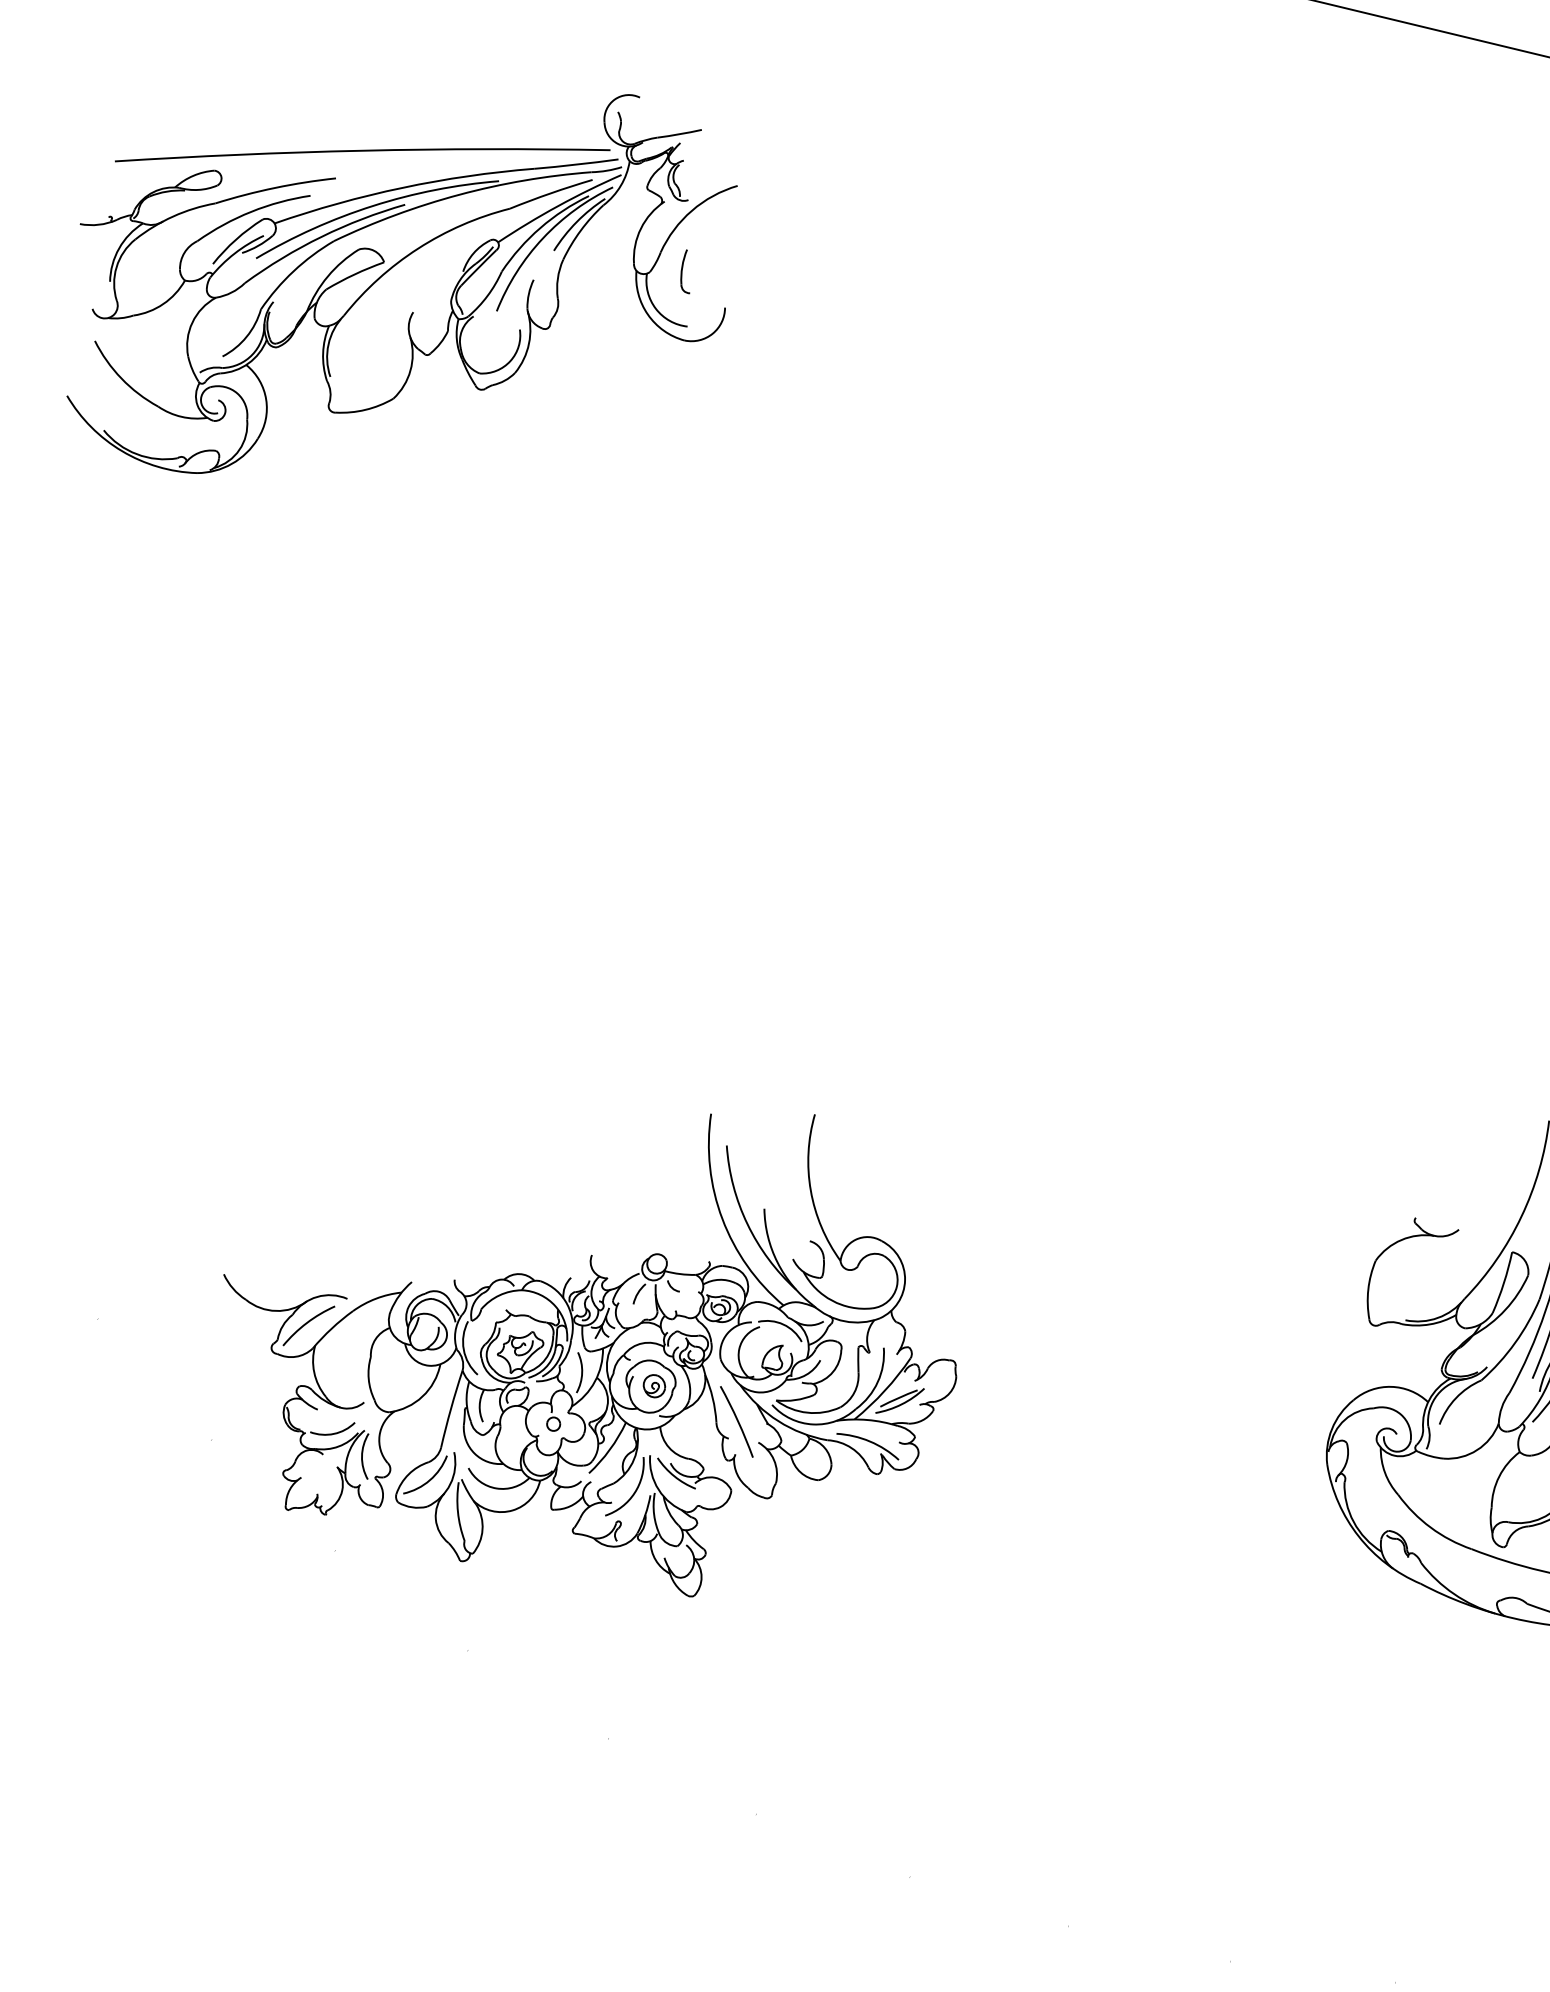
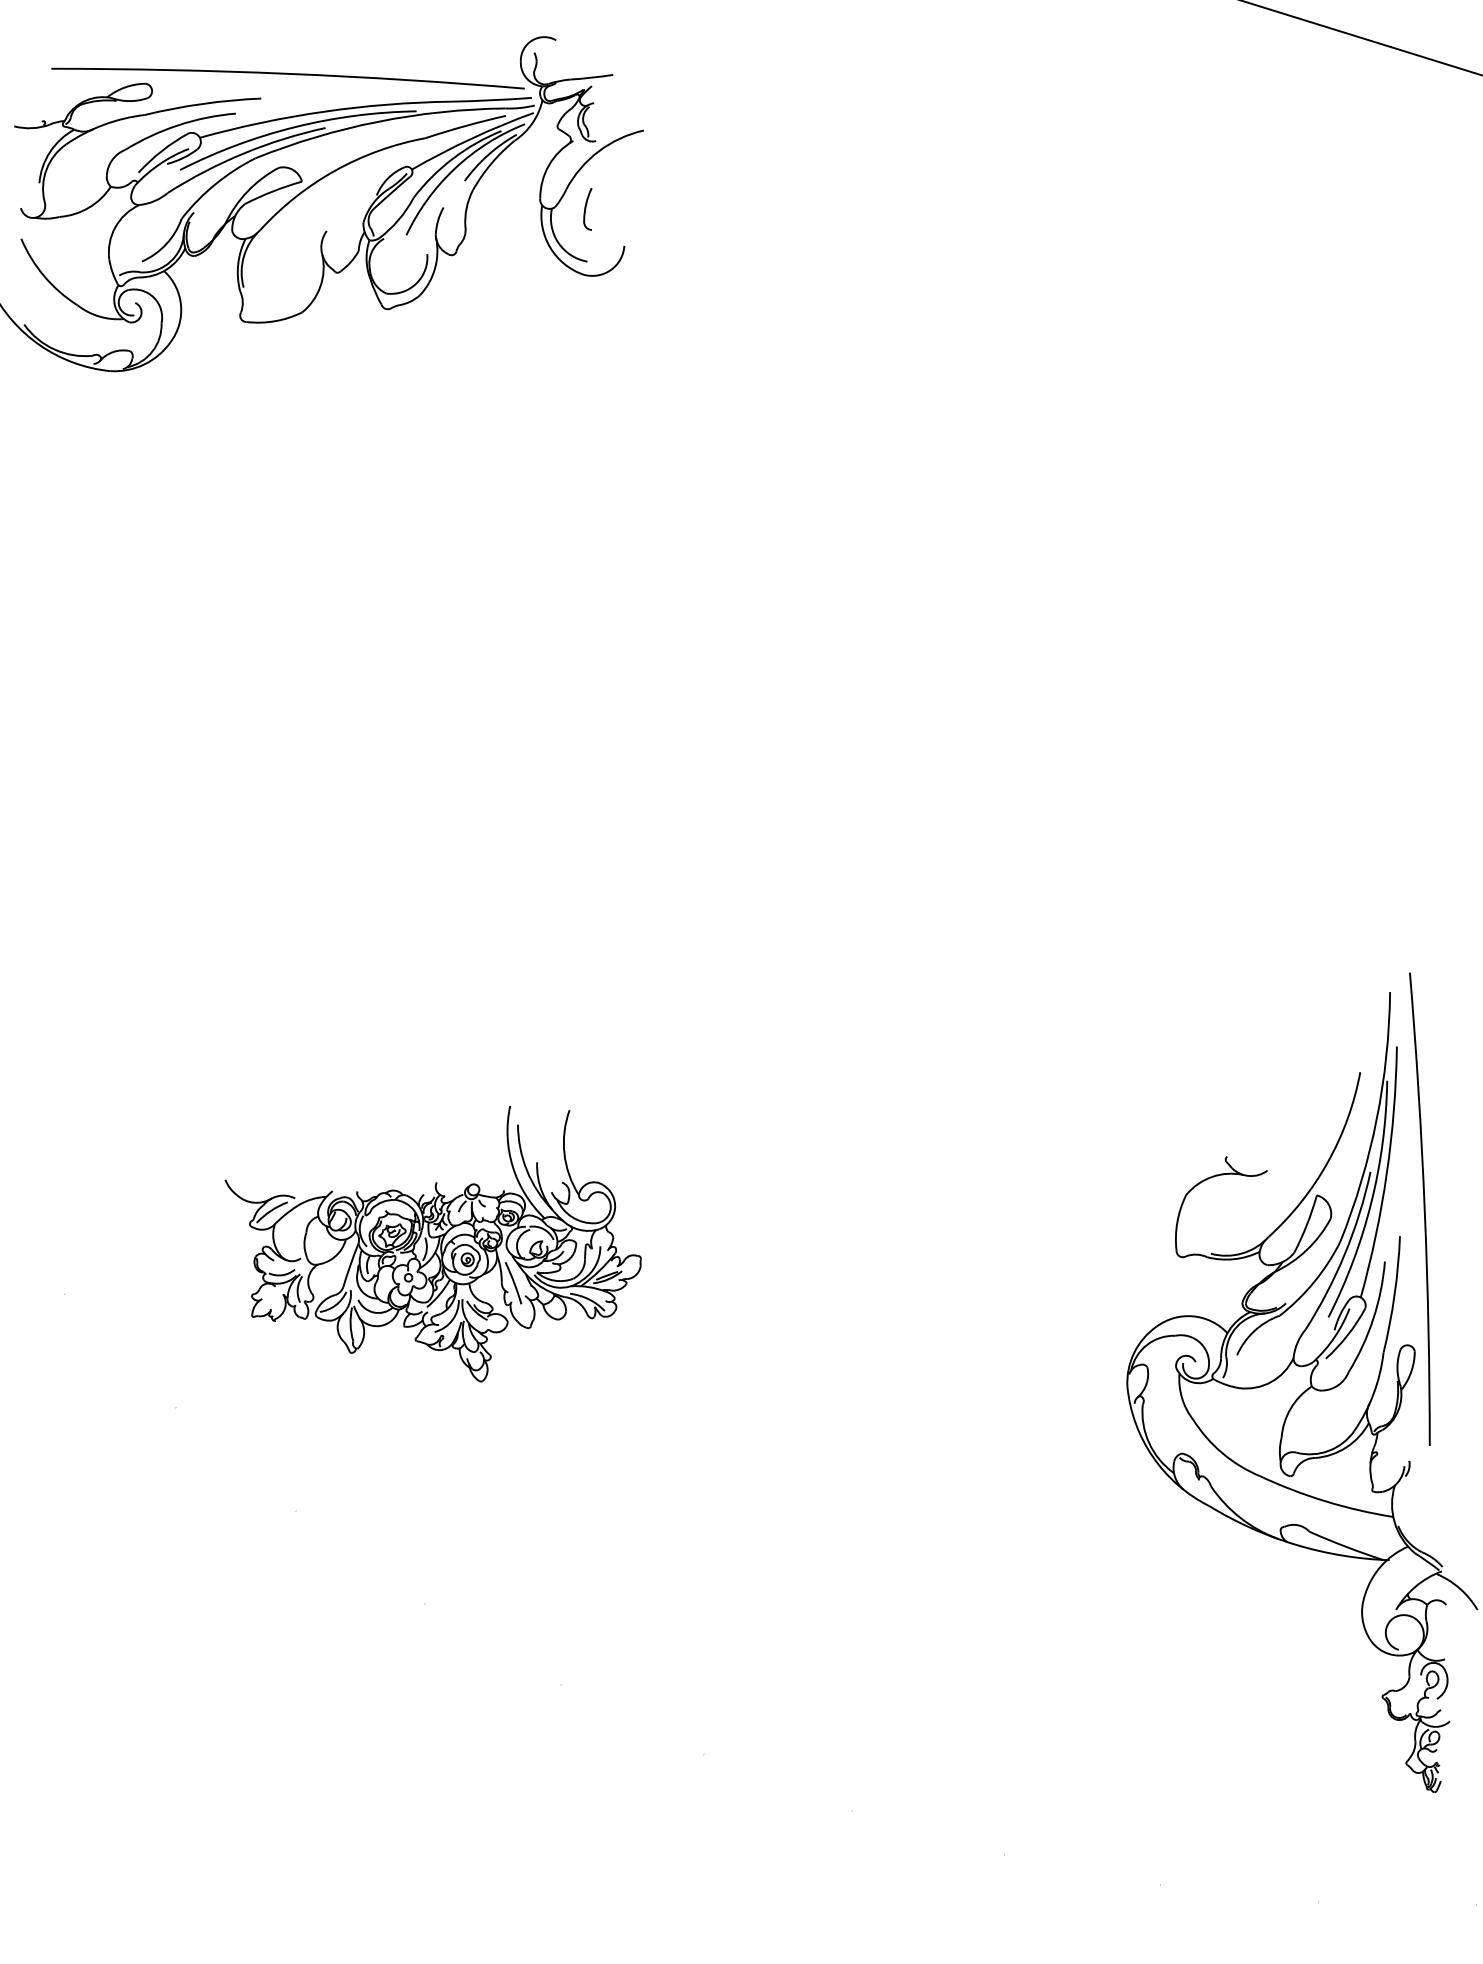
part: (593, 1362) -> (433, 1243), size x0.6

